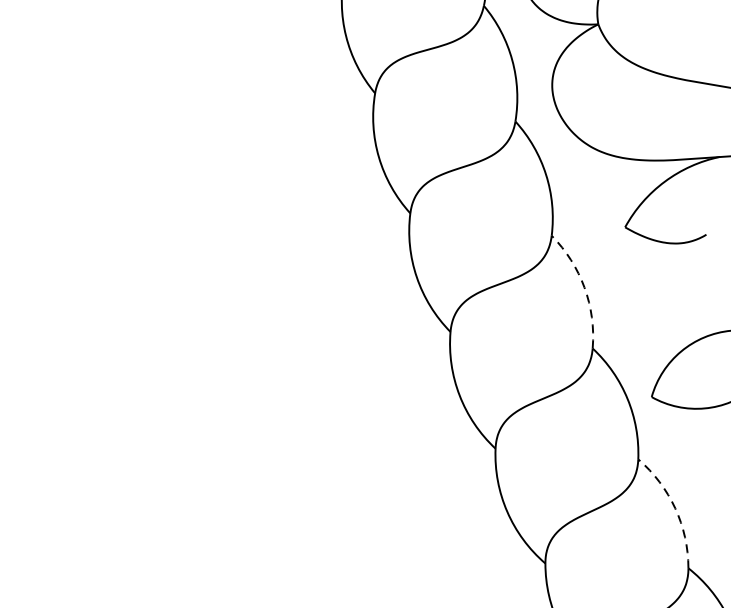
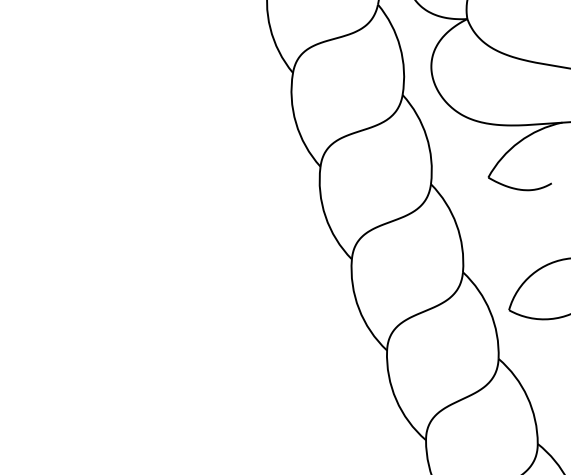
arc: (584, 287) -> (456, 224), dashed -> solid
arc: (675, 508) -> (527, 397), dashed -> solid

